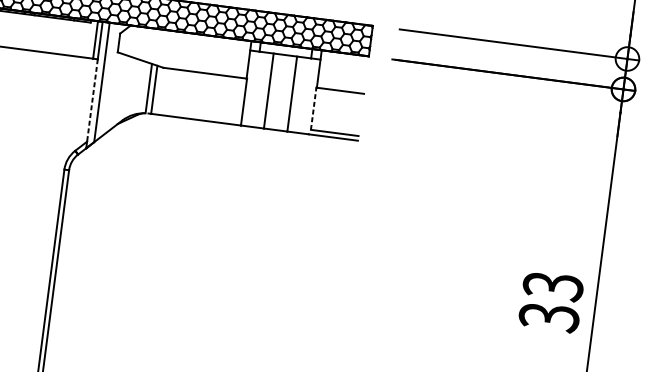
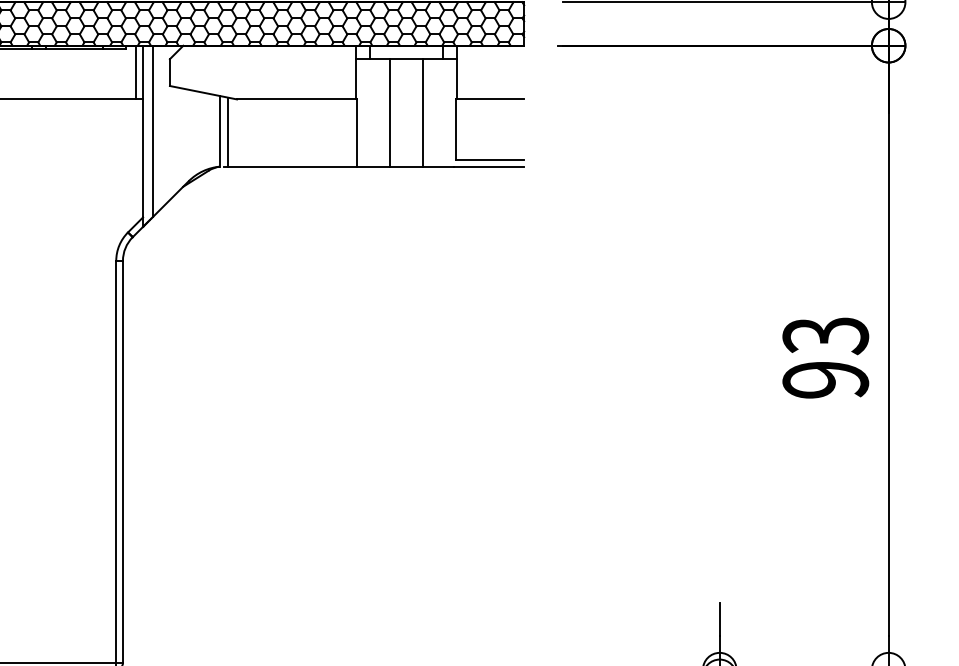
line: (92, 100) -> (143, 158), dashed -> solid
line: (314, 108) -> (456, 129), dashed -> solid
text: (549, 317) -> (825, 380), 33 -> 93

